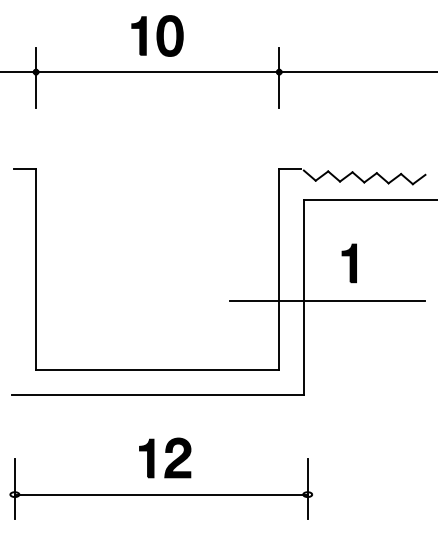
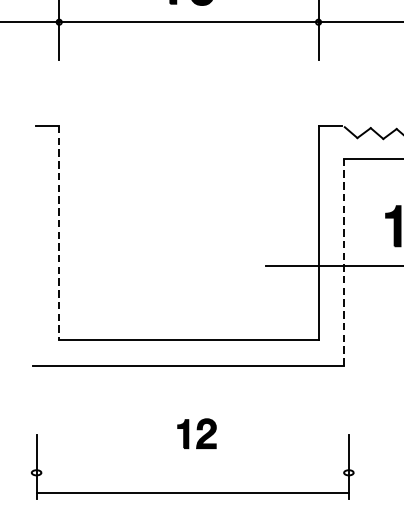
line: (36, 270) -> (59, 233), solid -> dashed
line: (303, 297) -> (344, 262), solid -> dashed
part: (165, 457) -> (197, 433), size x0.7
line: (160, 494) -> (191, 492), moved

